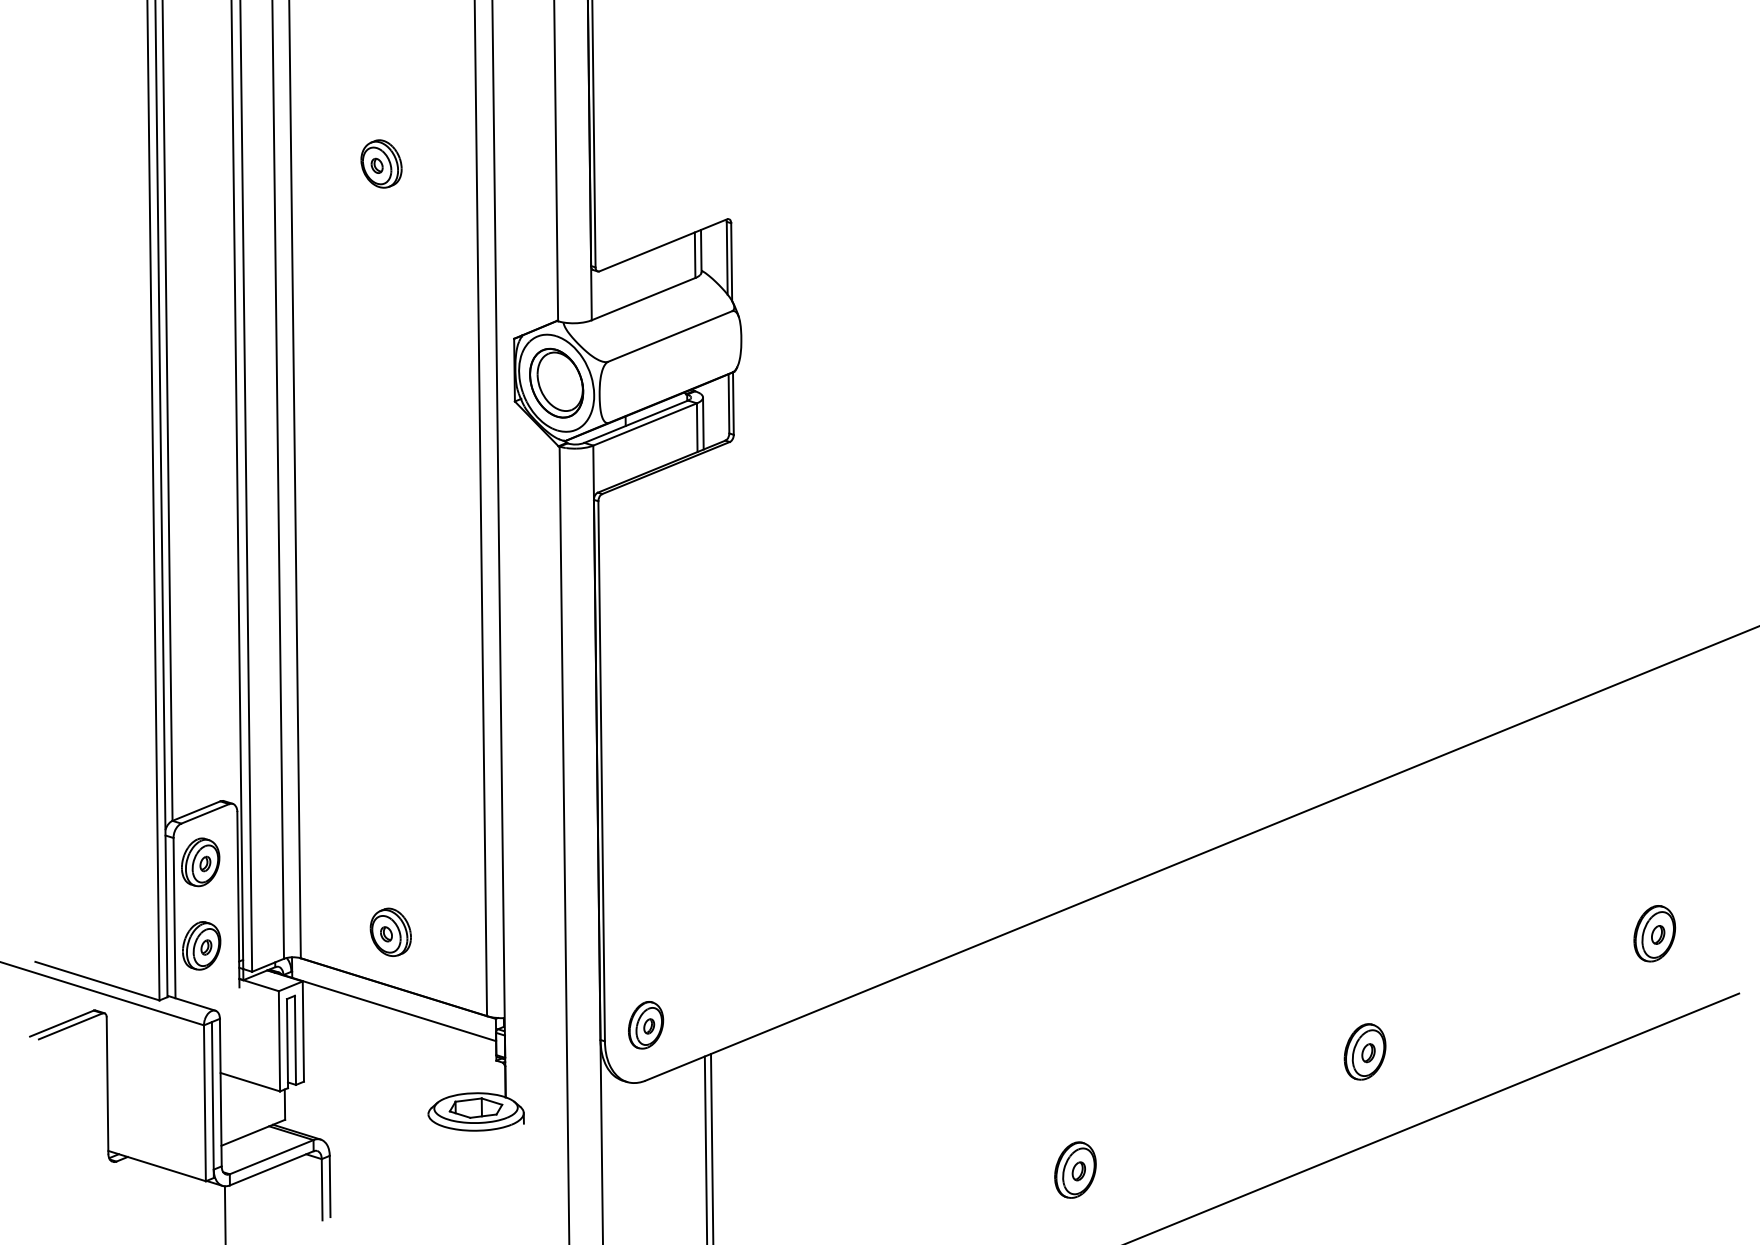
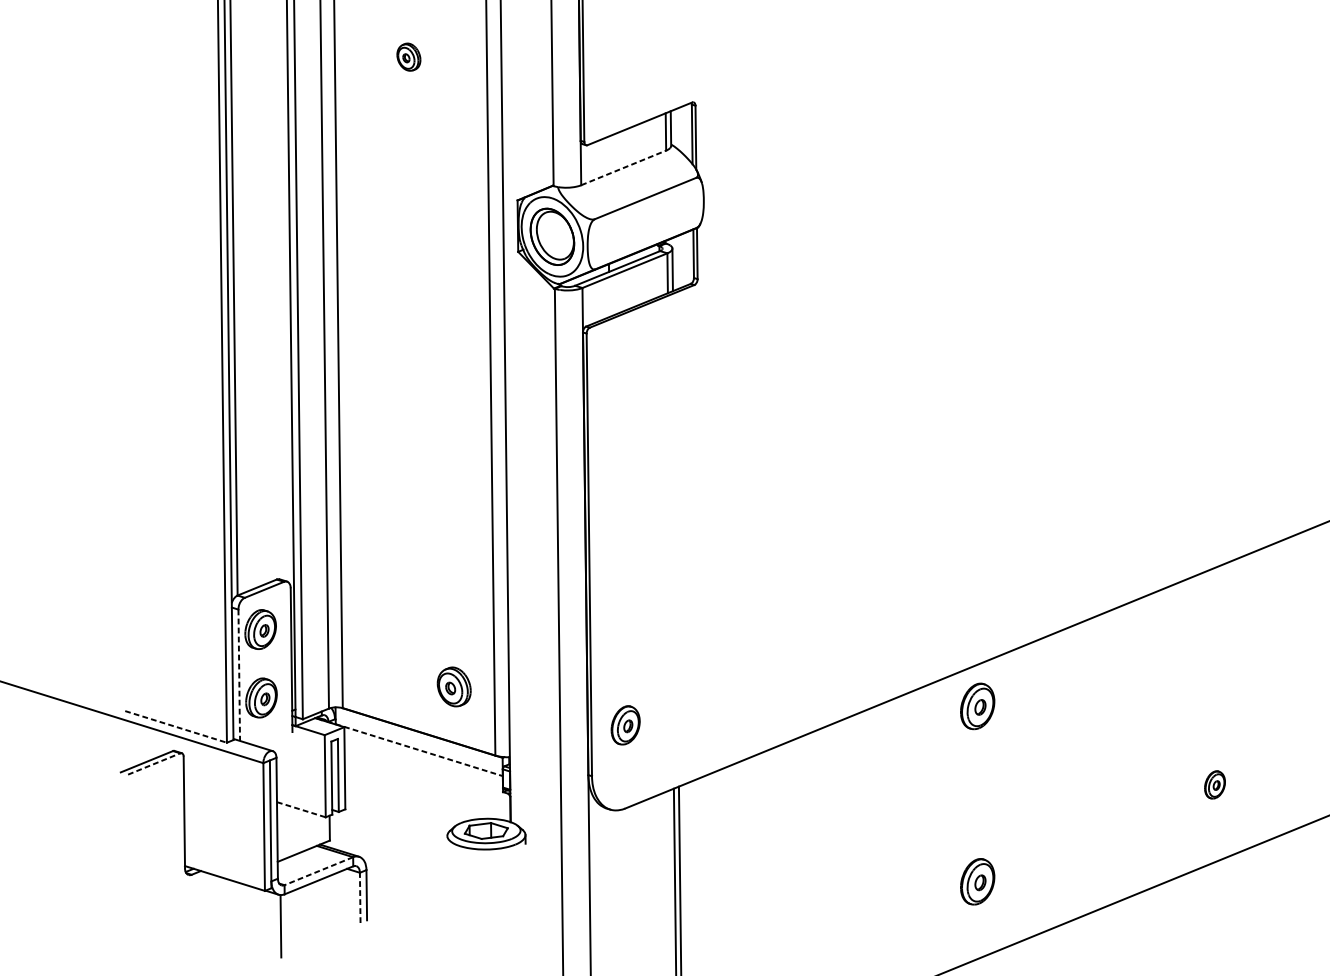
part: (381, 163) -> (408, 56), size x0.7
line: (643, 299) -> (623, 168), solid -> dashed
line: (174, 918) -> (239, 675), solid -> dashed
part: (390, 931) -> (453, 686), moved
part: (1075, 955) -> (977, 705), added
line: (97, 981) -> (176, 727), solid -> dashed
line: (389, 1007) -> (415, 748), solid -> dashed
part: (646, 1025) -> (626, 725), moved
line: (71, 1026) -> (154, 764), solid -> dashed
part: (1364, 1051) -> (1214, 784), size x0.6
line: (250, 1082) -> (301, 809), solid -> dashed
line: (271, 1157) -> (318, 871), solid -> dashed
line: (322, 1189) -> (360, 897), solid -> dashed

